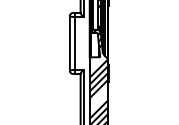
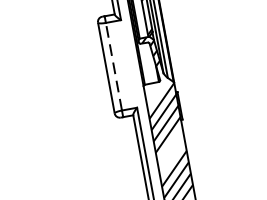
line: (74, 43) -> (113, 66), solid -> dashed

